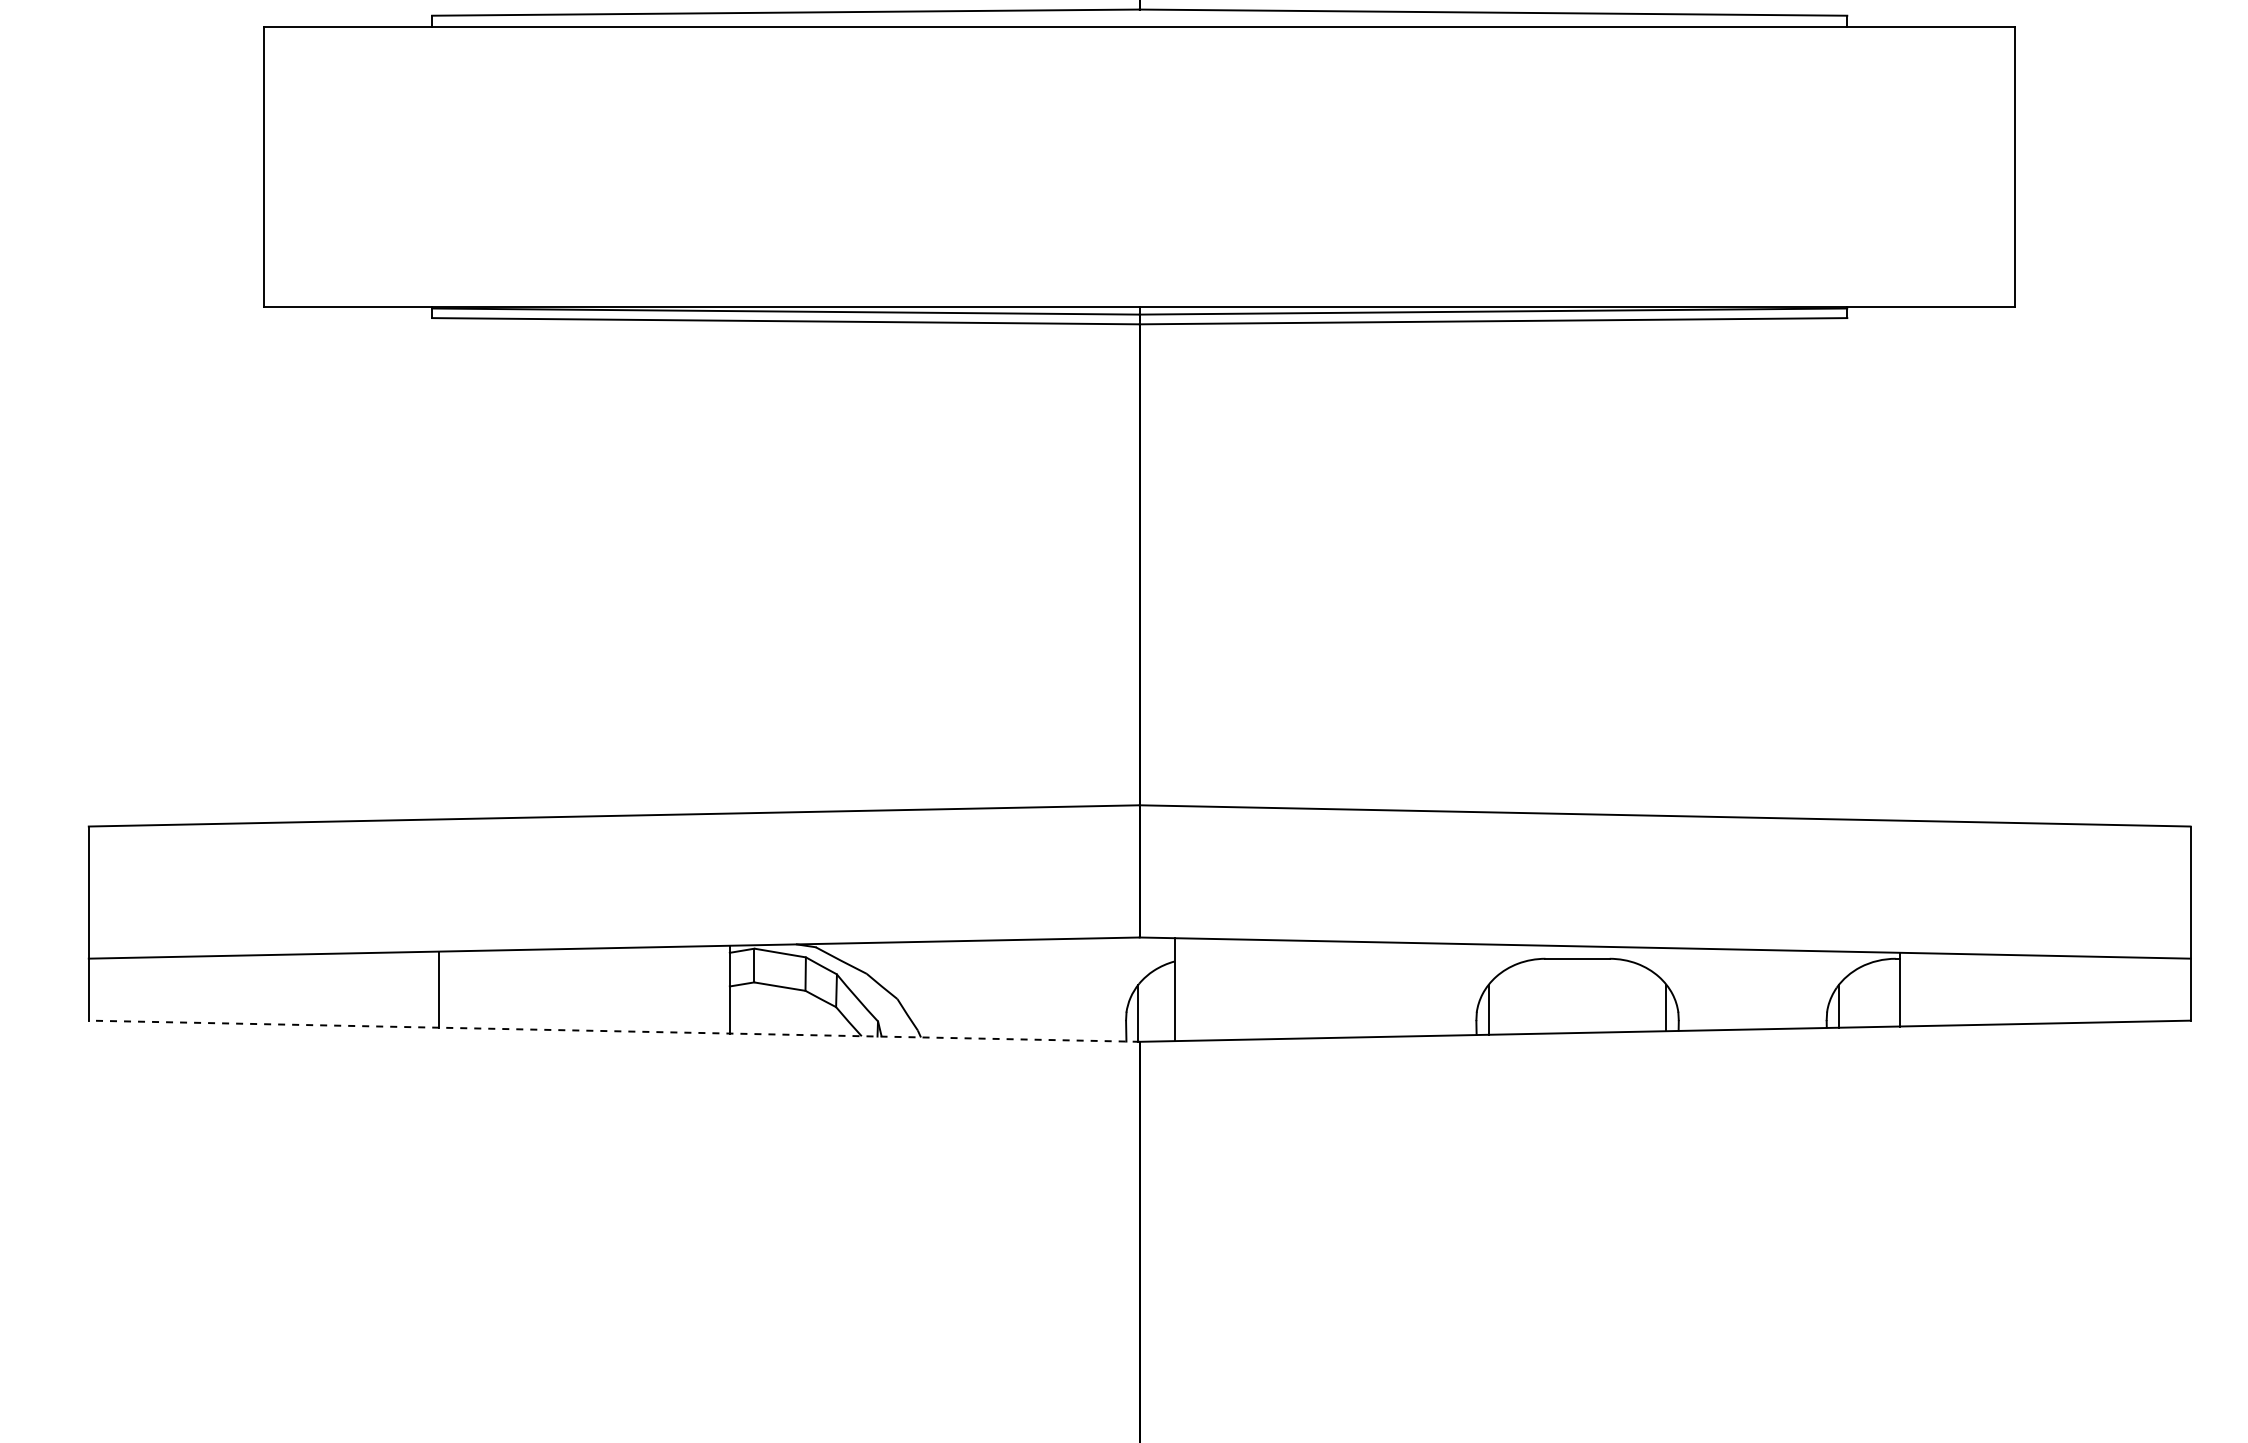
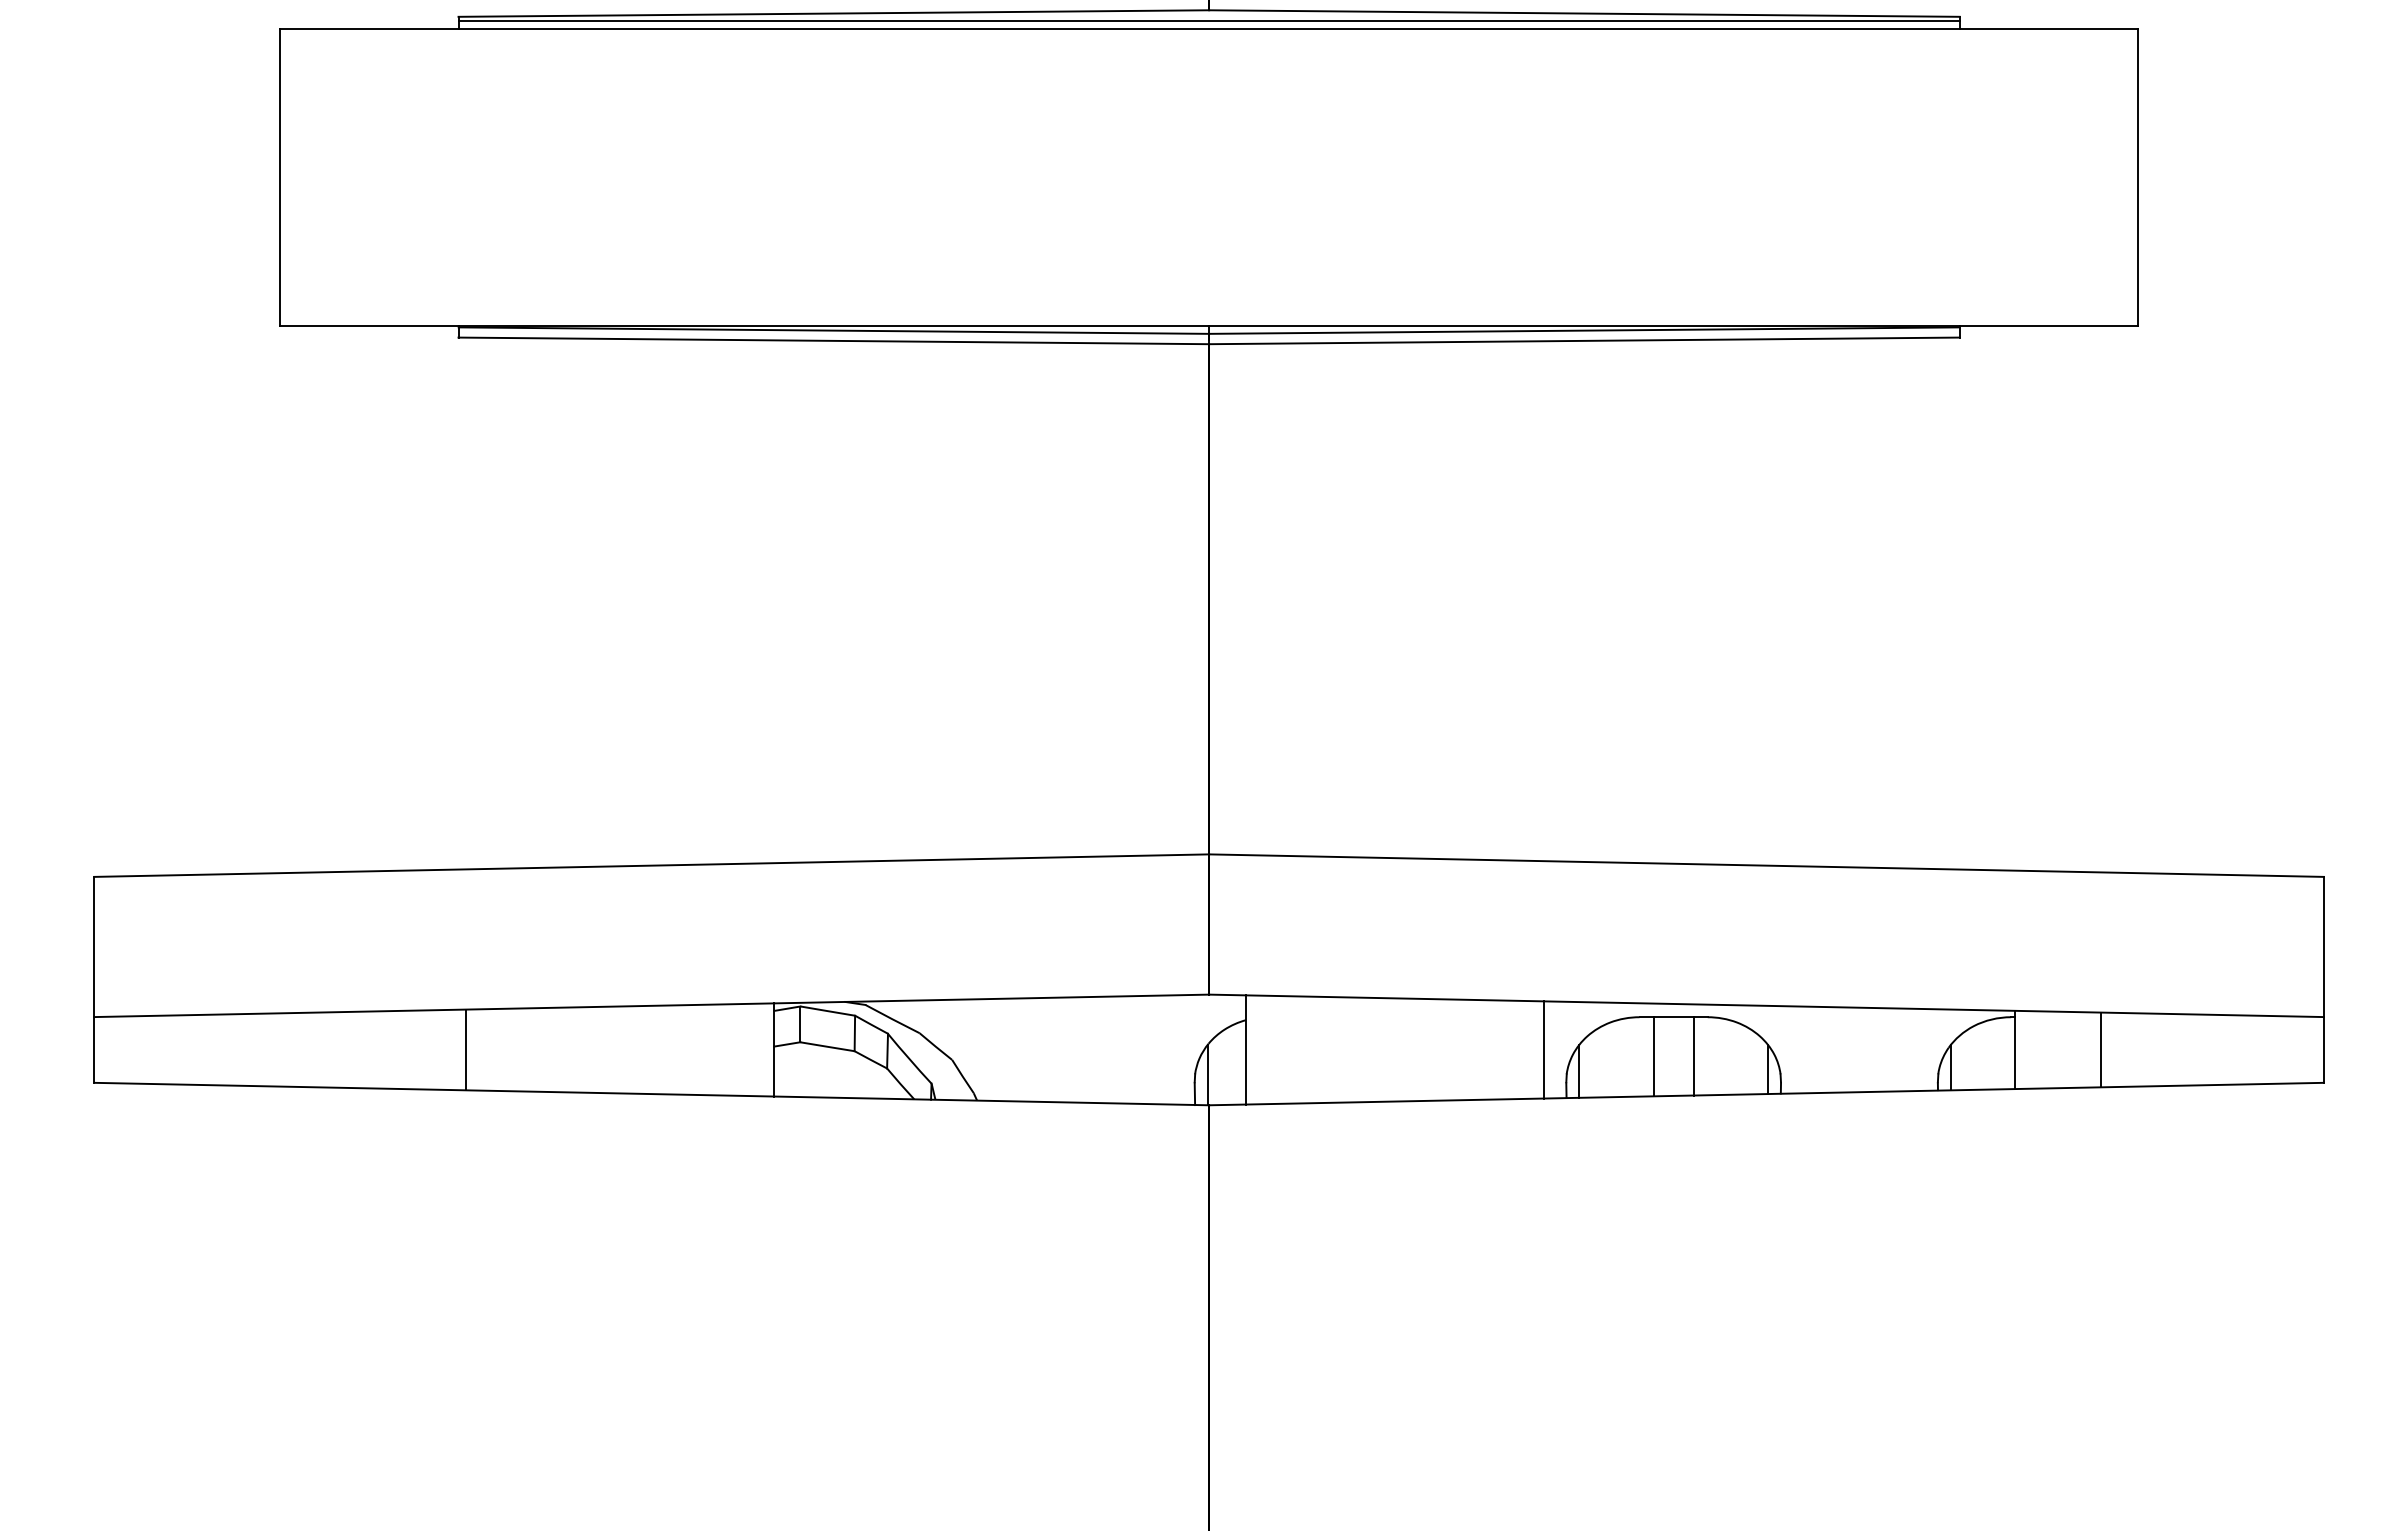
line: (1139, 20) -> (1208, 21), added
line: (1454, 989) -> (1543, 1049), added
line: (1979, 989) -> (2100, 1049), added
line: (1558, 995) -> (1653, 1056), added
line: (1596, 995) -> (1693, 1056), added
line: (613, 1031) -> (651, 1094), dashed -> solid

